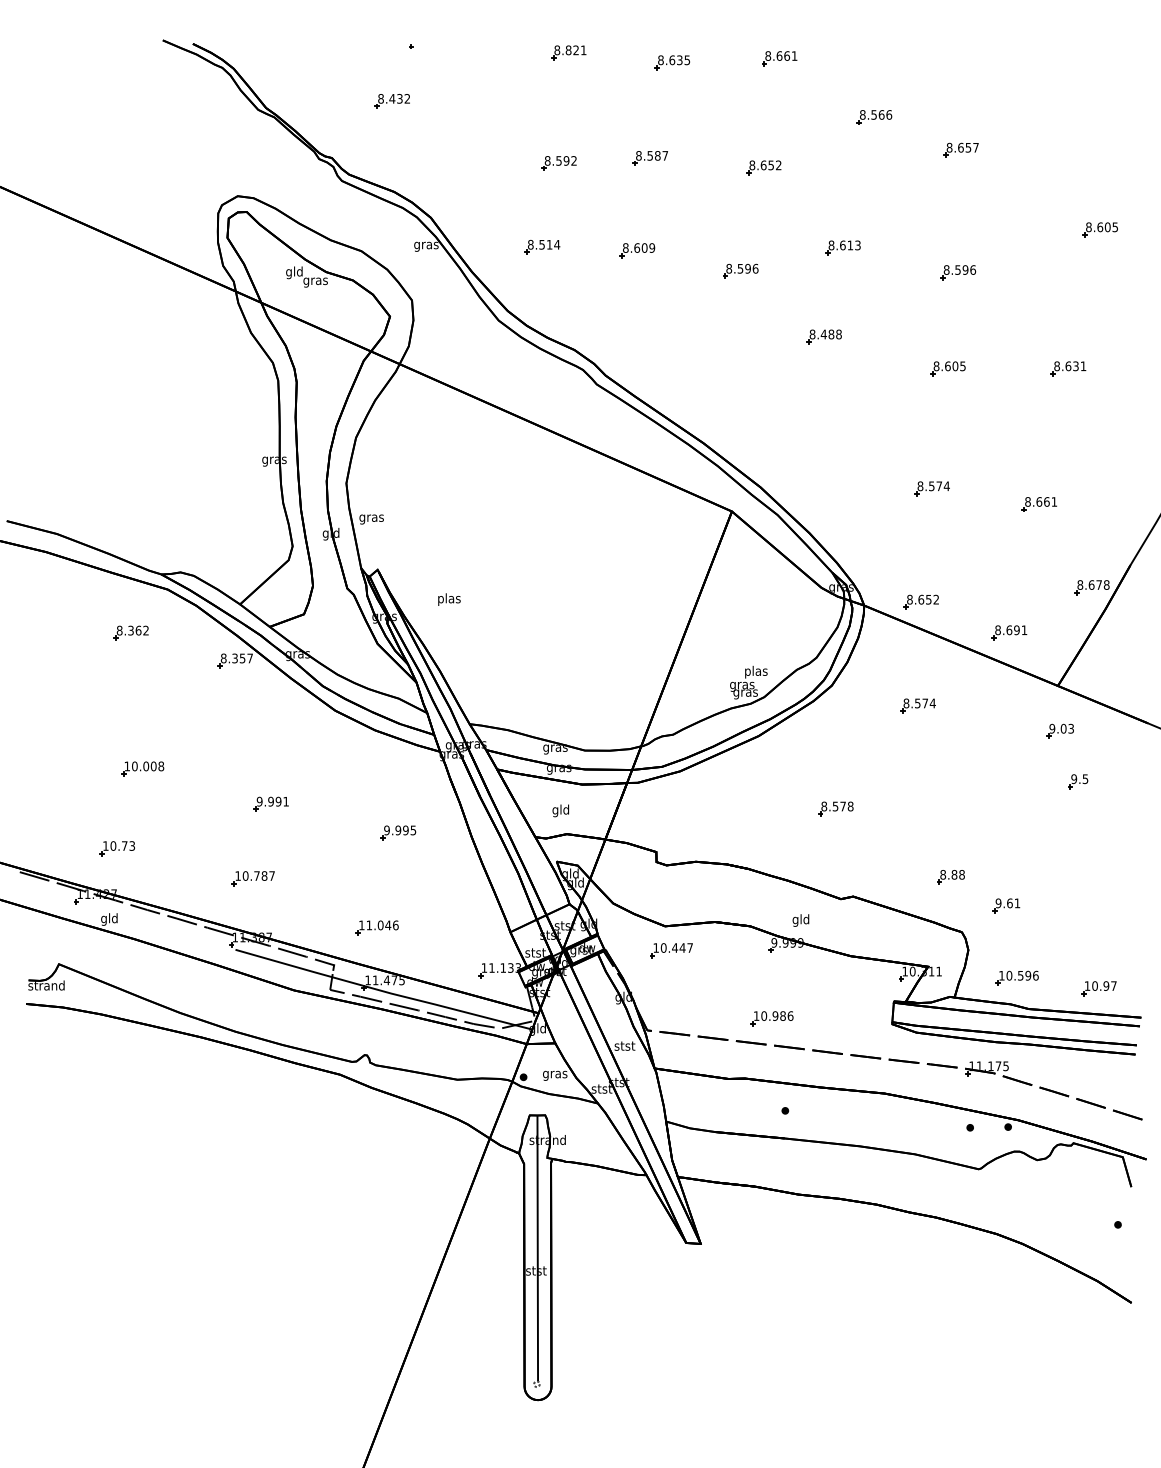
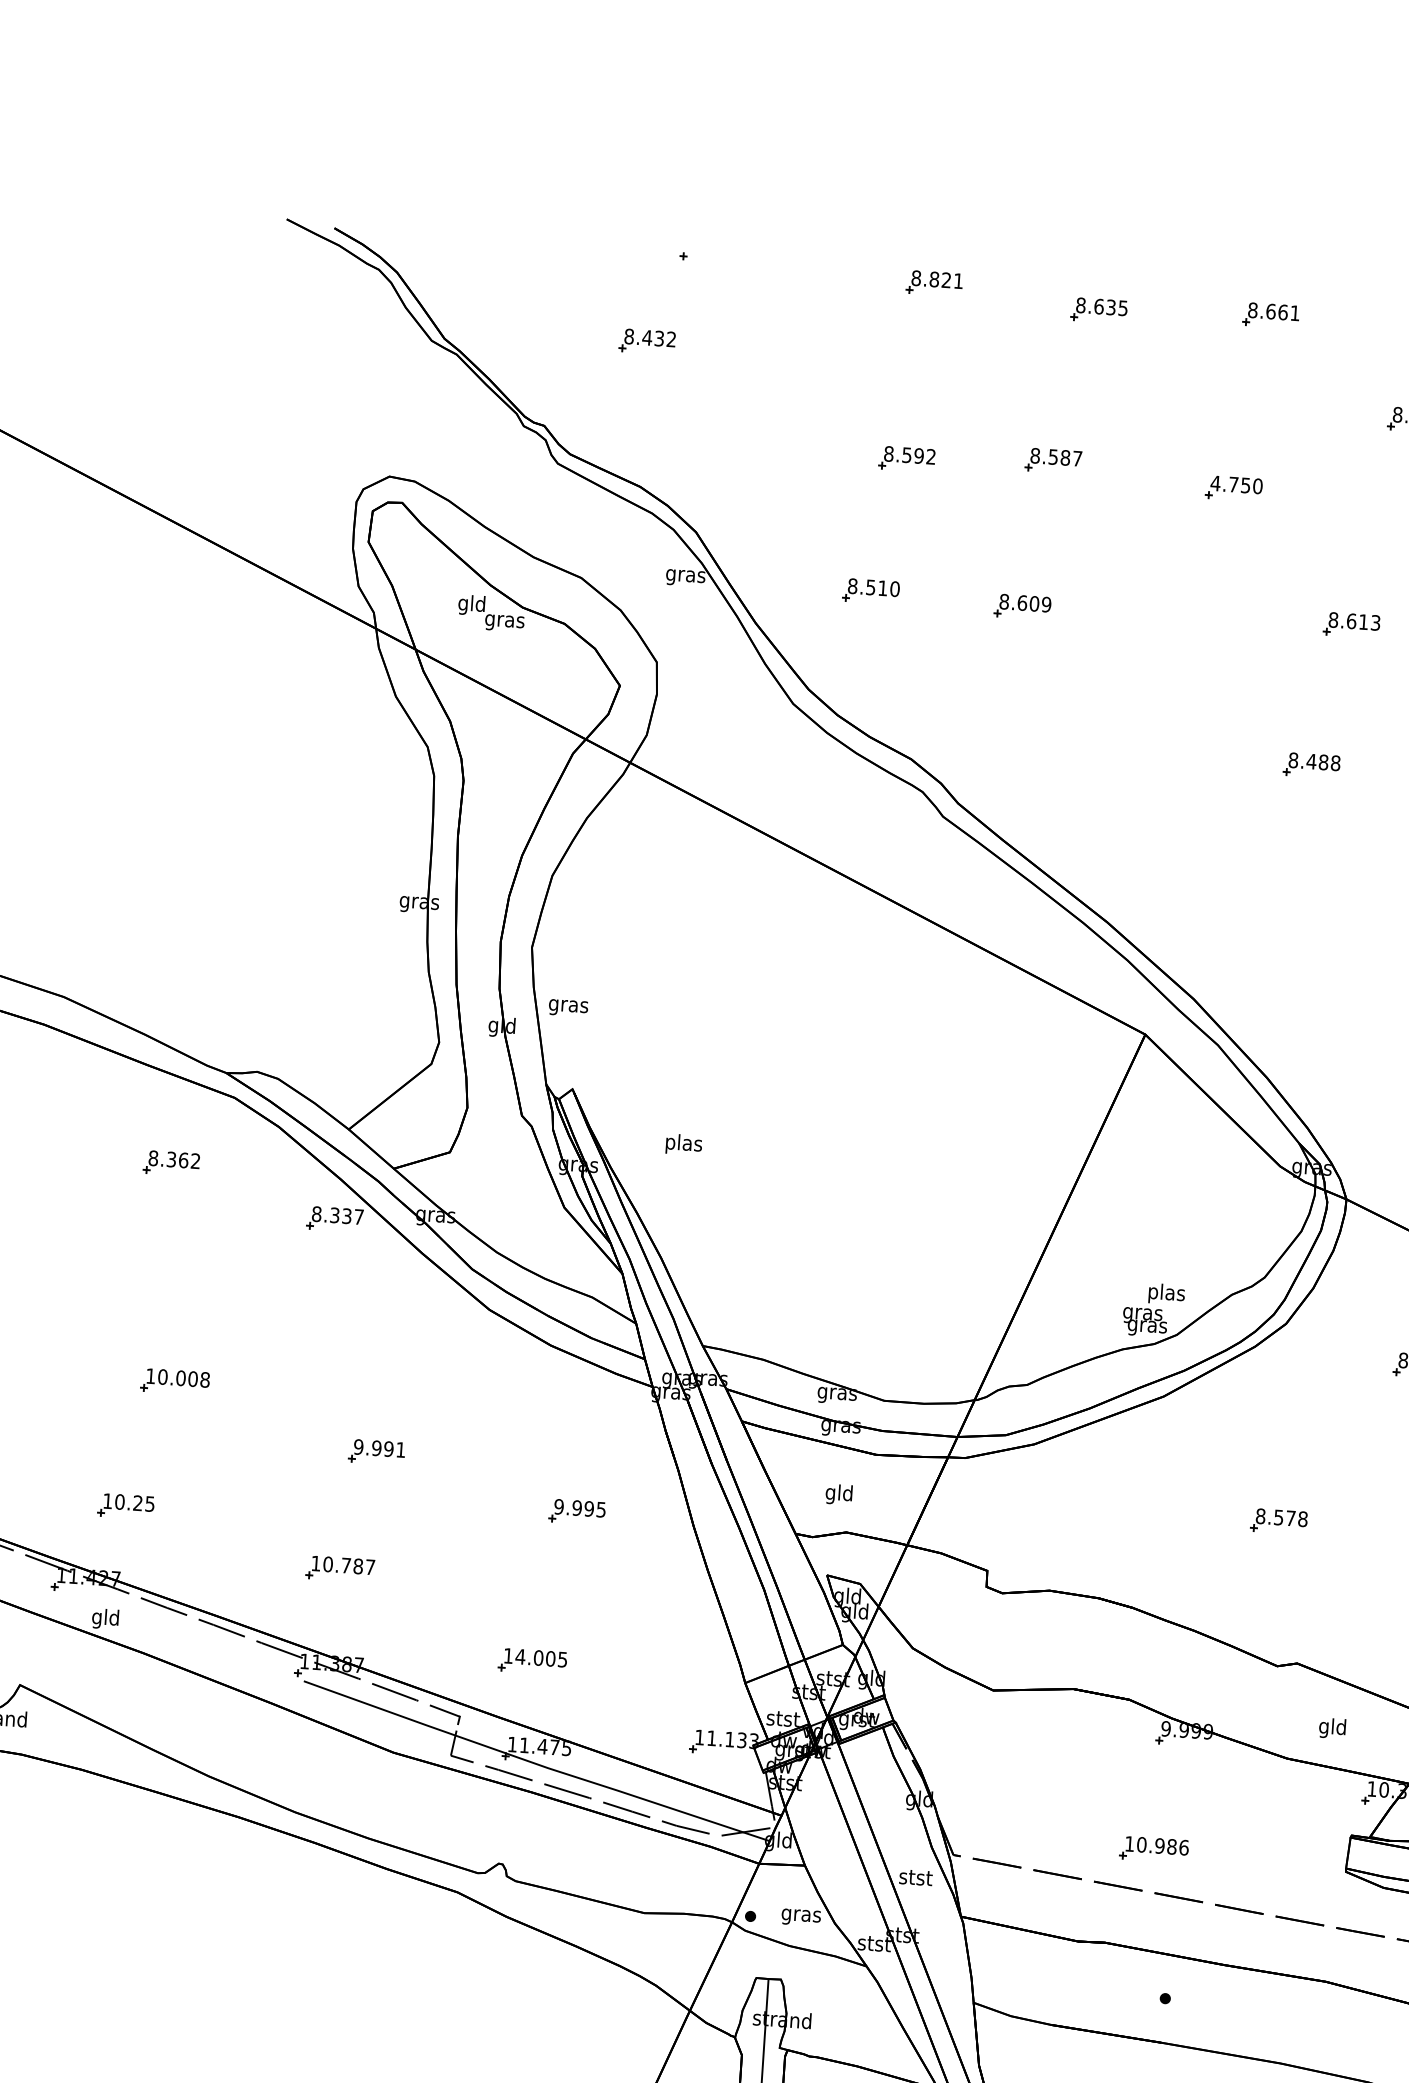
text: (765, 165) -> (1236, 485), 8.652 -> 4.750
text: (557, 244) -> (895, 588), 8.514 -> 8.510
part: (740, 270) -> (1185, 650), removed
text: (242, 657) -> (346, 1214), 8.357 -> 8.337
text: (127, 845) -> (142, 1502), 10.73 -> 10.25
text: (800, 920) -> (1331, 1728), moved
text: (382, 925) -> (541, 1658), 11.046 -> 14.005
part: (671, 950) -> (1000, 1729), removed

